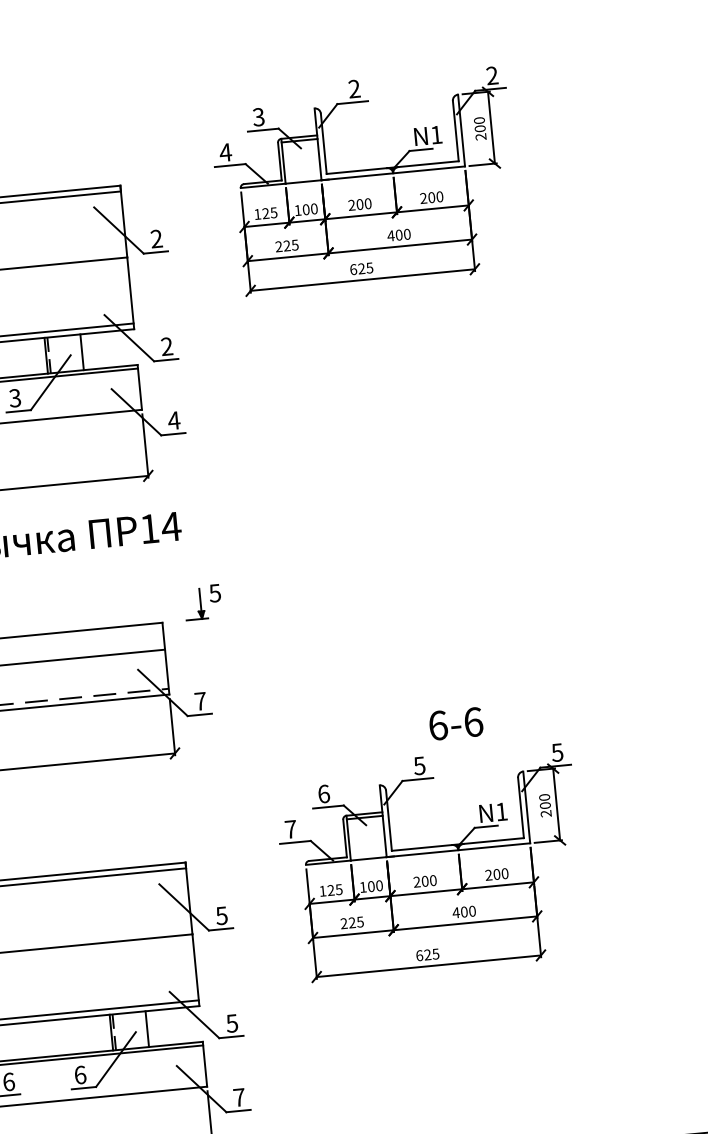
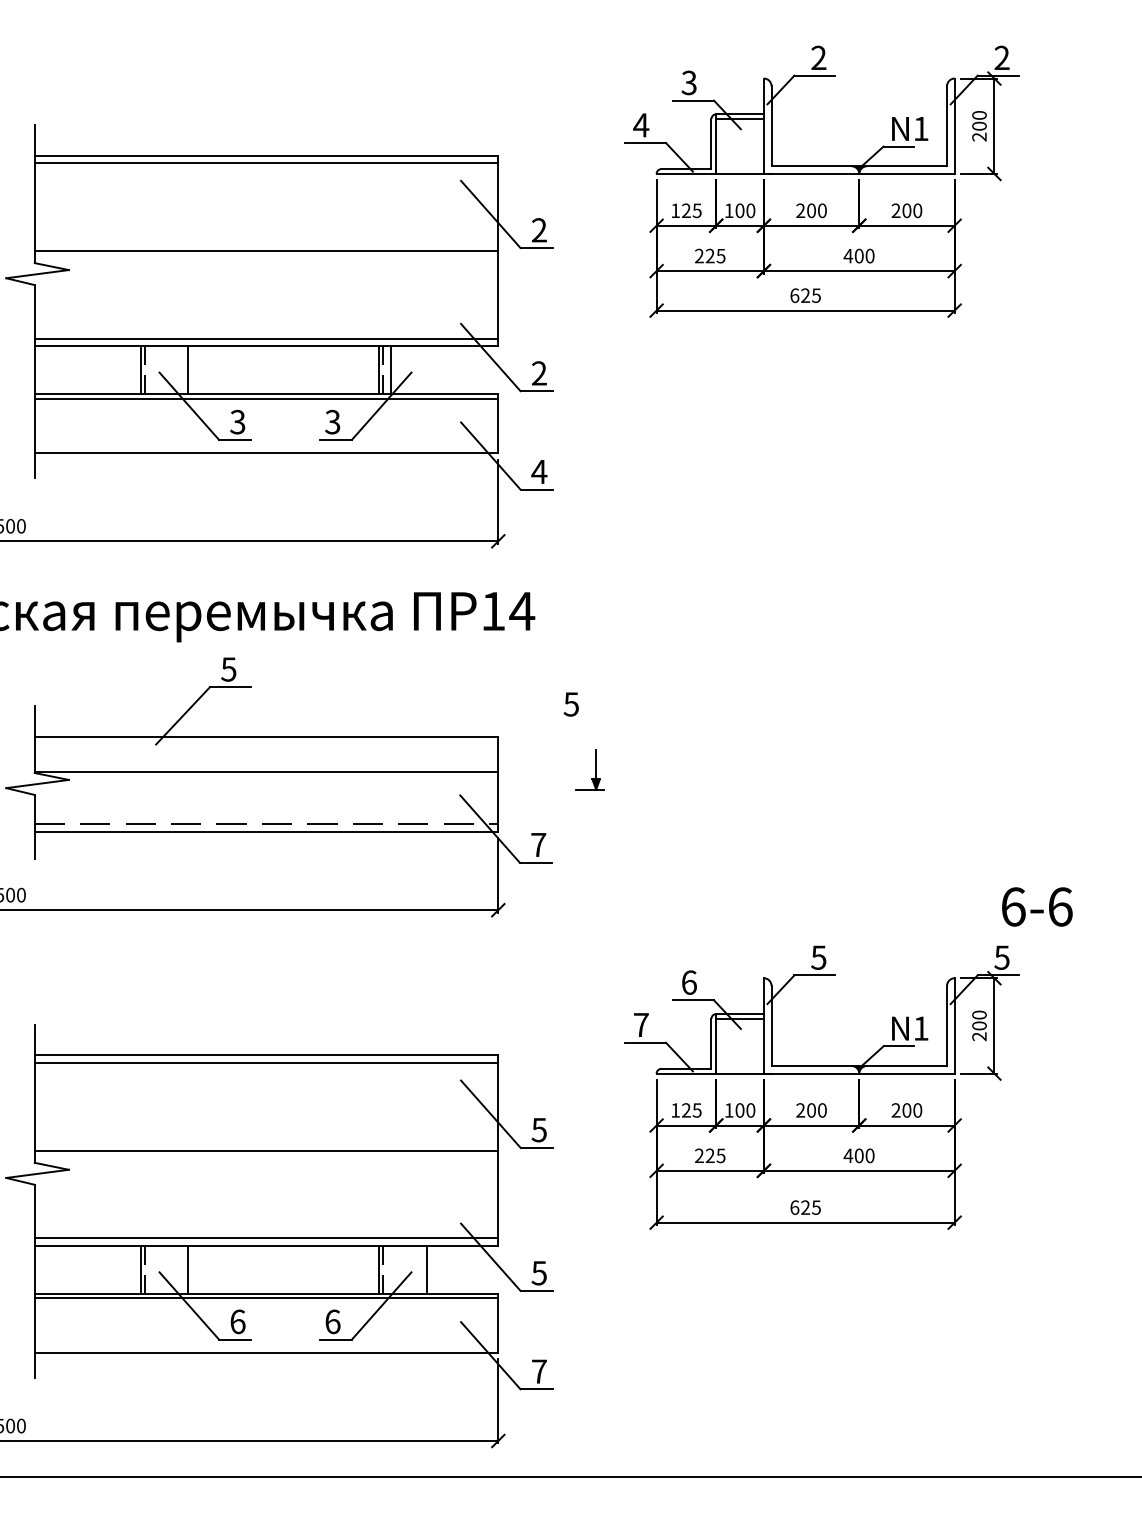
line: (81, 351) -> (390, 369), moved
part: (195, 604) -> (589, 769), moved
text: (456, 723) -> (1037, 906), moved

